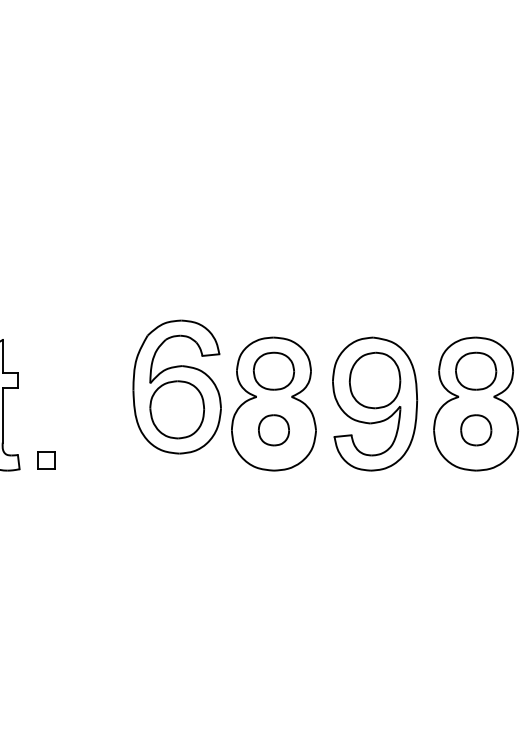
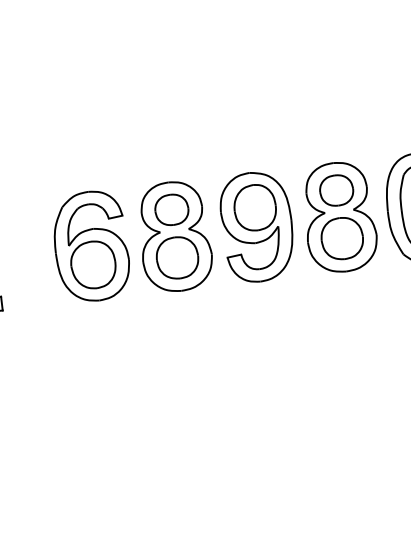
part: (176, 386) -> (90, 246), moved
part: (273, 430) -> (177, 258), size x1.67
part: (476, 430) -> (342, 238), size x1.67

